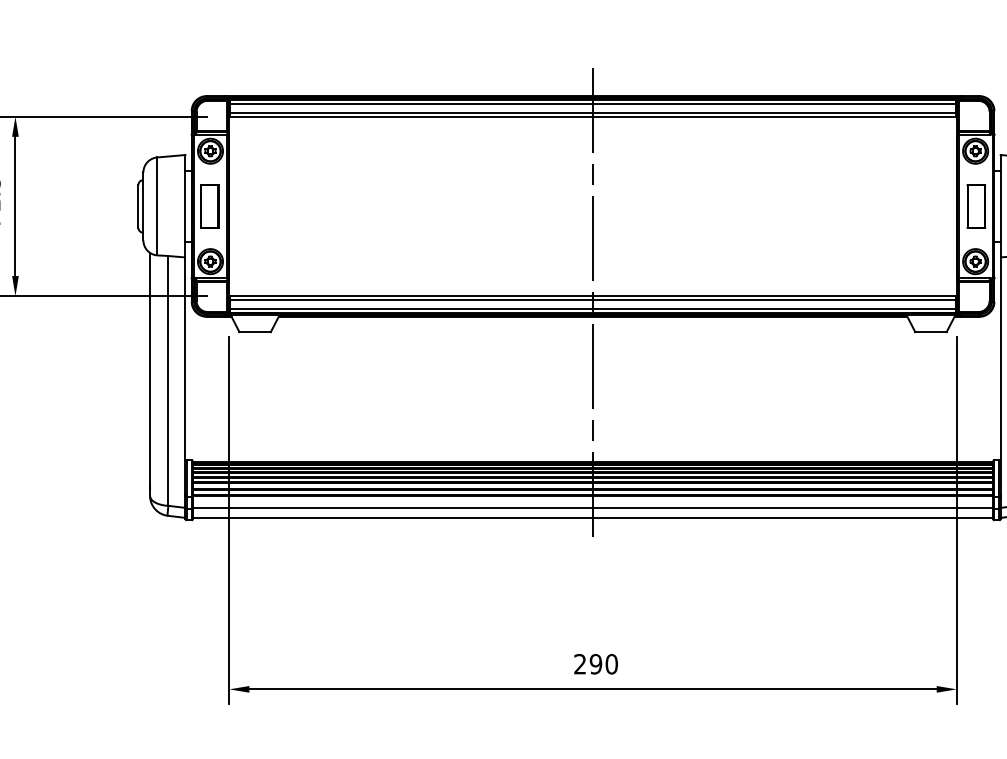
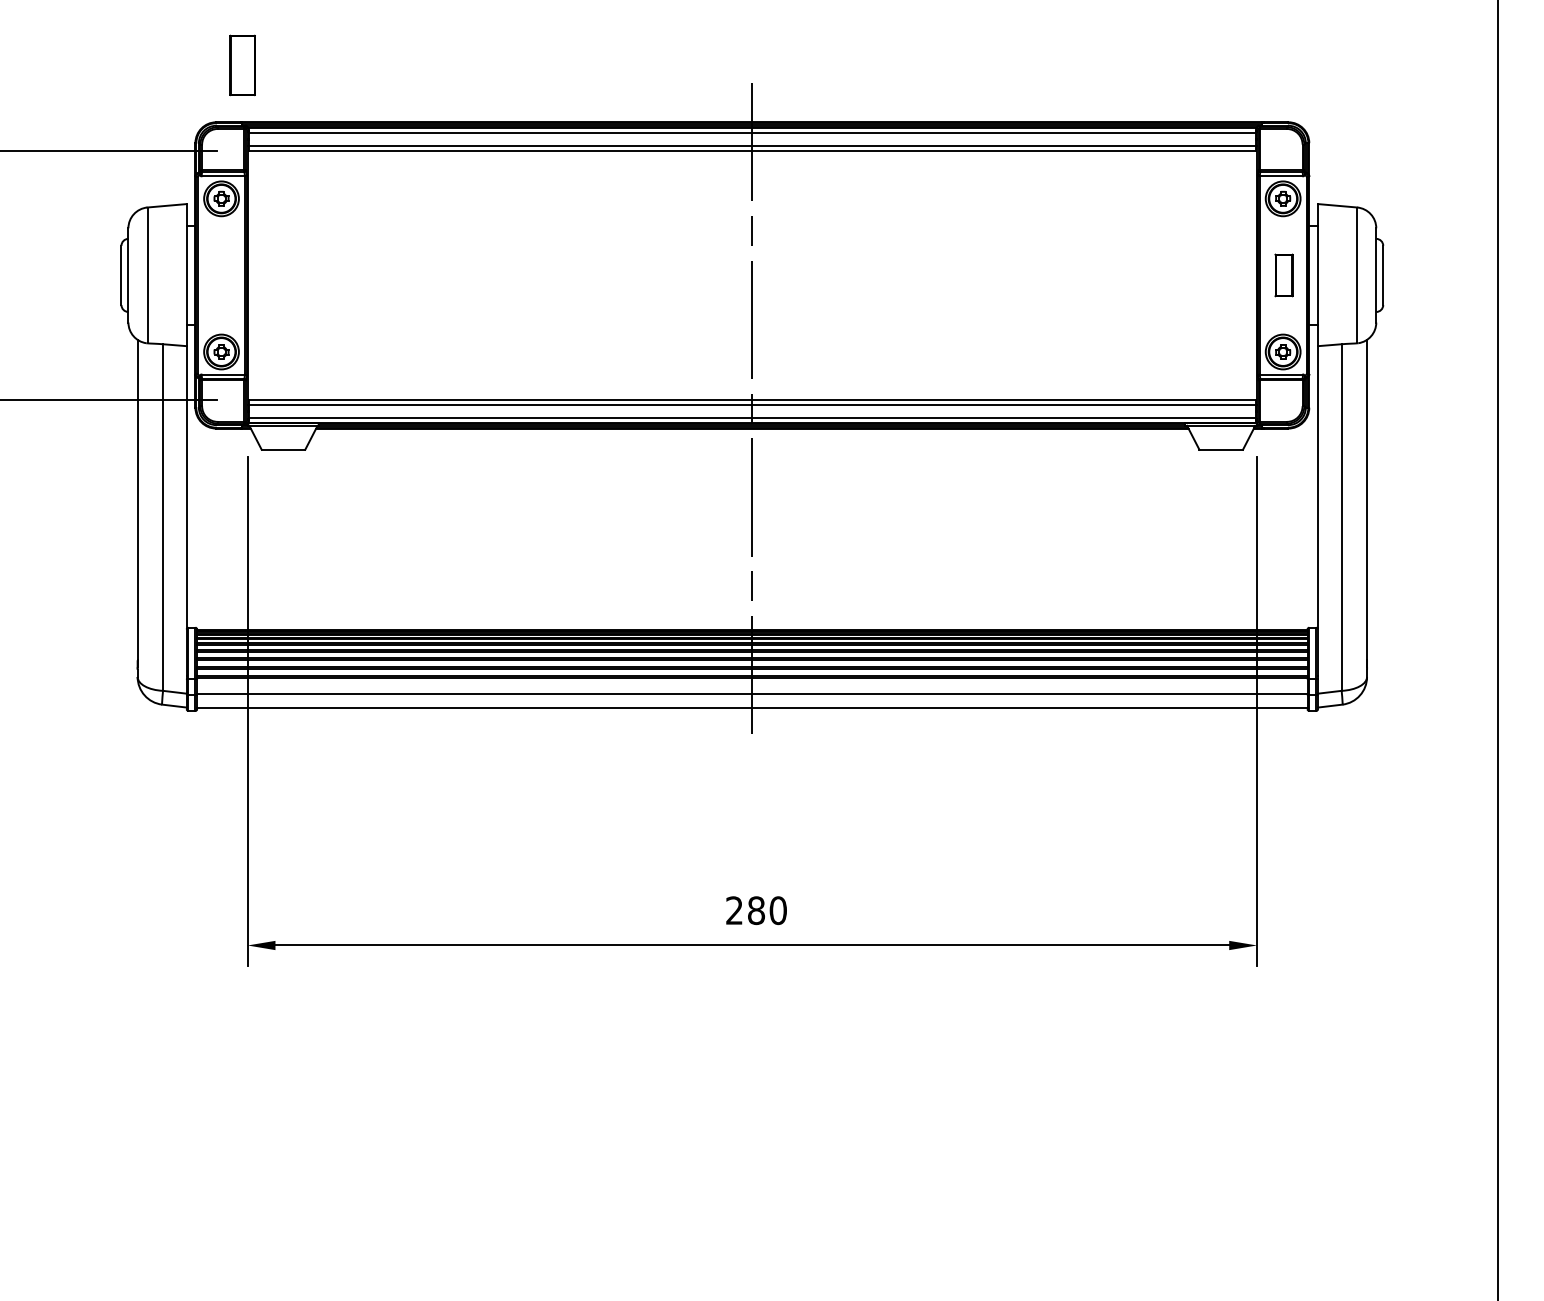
part: (209, 206) -> (242, 65), moved
part: (975, 206) -> (1283, 275), size x0.7
text: (596, 664) -> (756, 910), 290 -> 280

